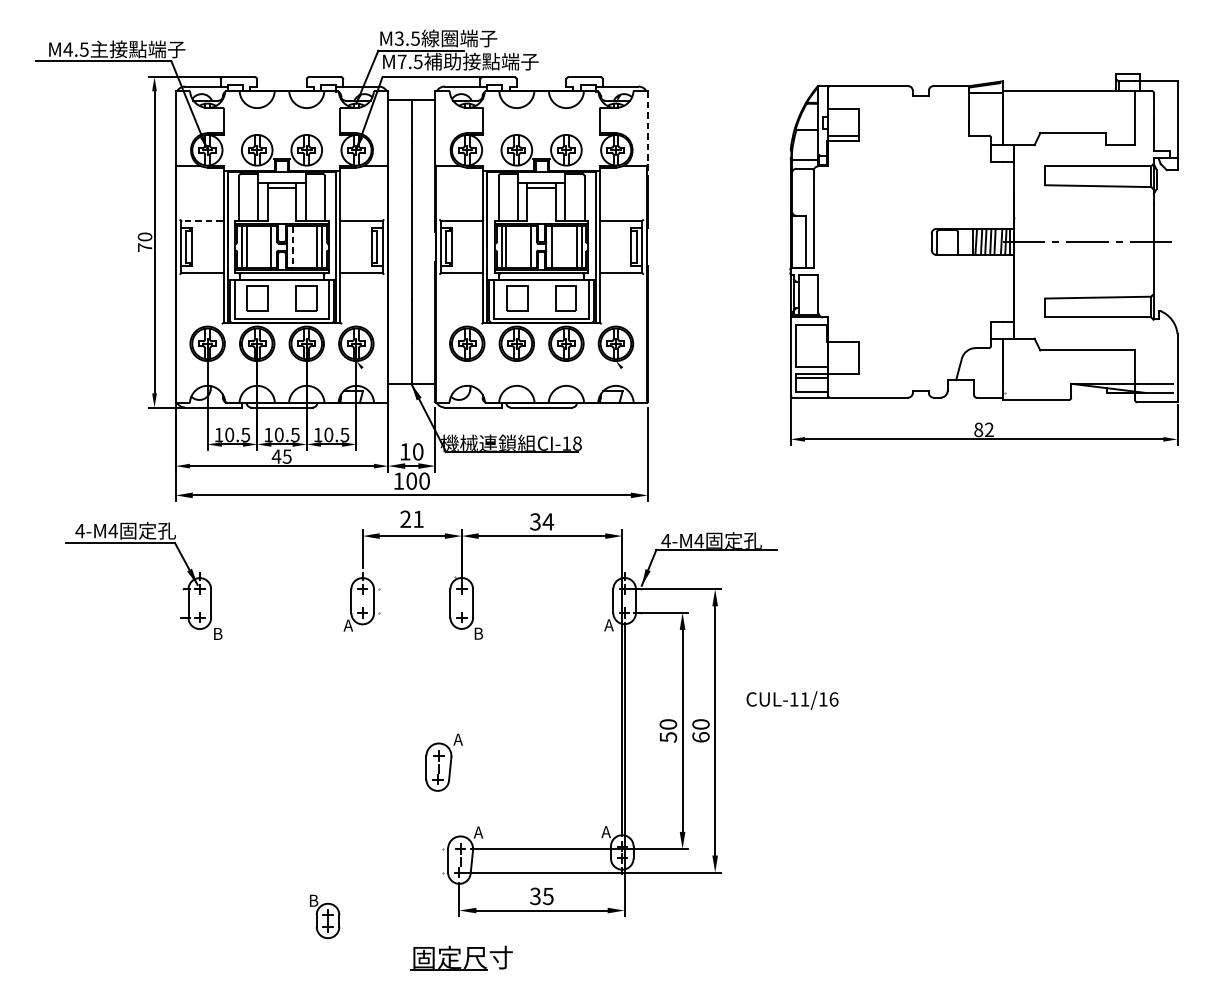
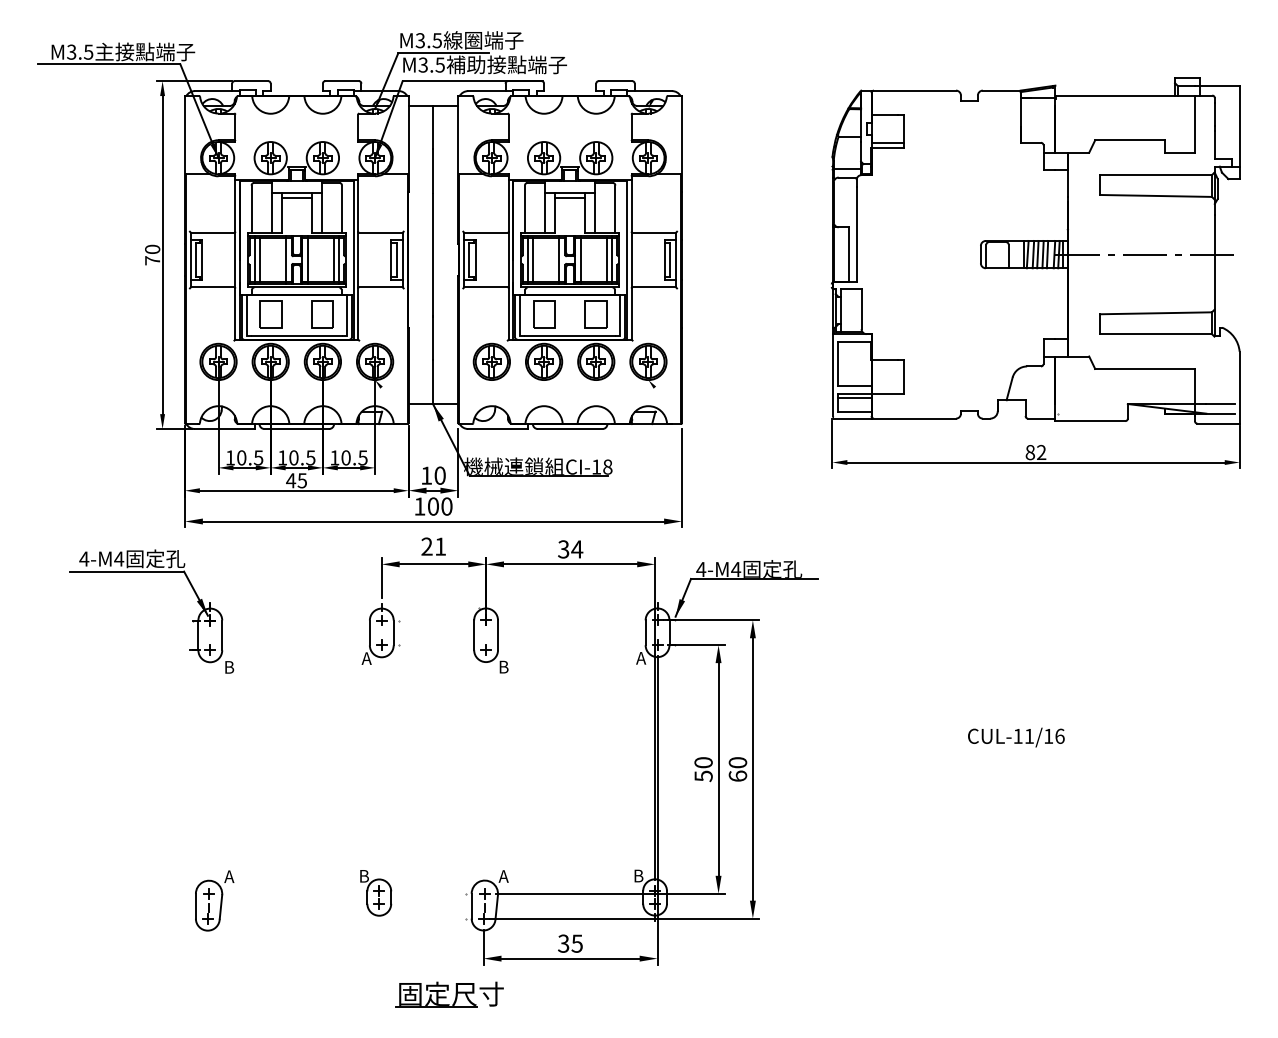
text: (67, 48) -> (71, 51), M4.5 -> M3.5
text: (401, 61) -> (422, 64), M7.5 -> M3.5
line: (648, 137) -> (682, 144), dashed -> solid
line: (201, 220) -> (212, 232), dashed -> solid
line: (293, 247) -> (308, 260), dashed -> solid
text: (792, 700) -> (1016, 737), moved
part: (444, 762) -> (214, 900), moved
text: (606, 831) -> (638, 875), A -> B
part: (325, 917) -> (376, 893), moved
part: (461, 957) -> (449, 994), moved

